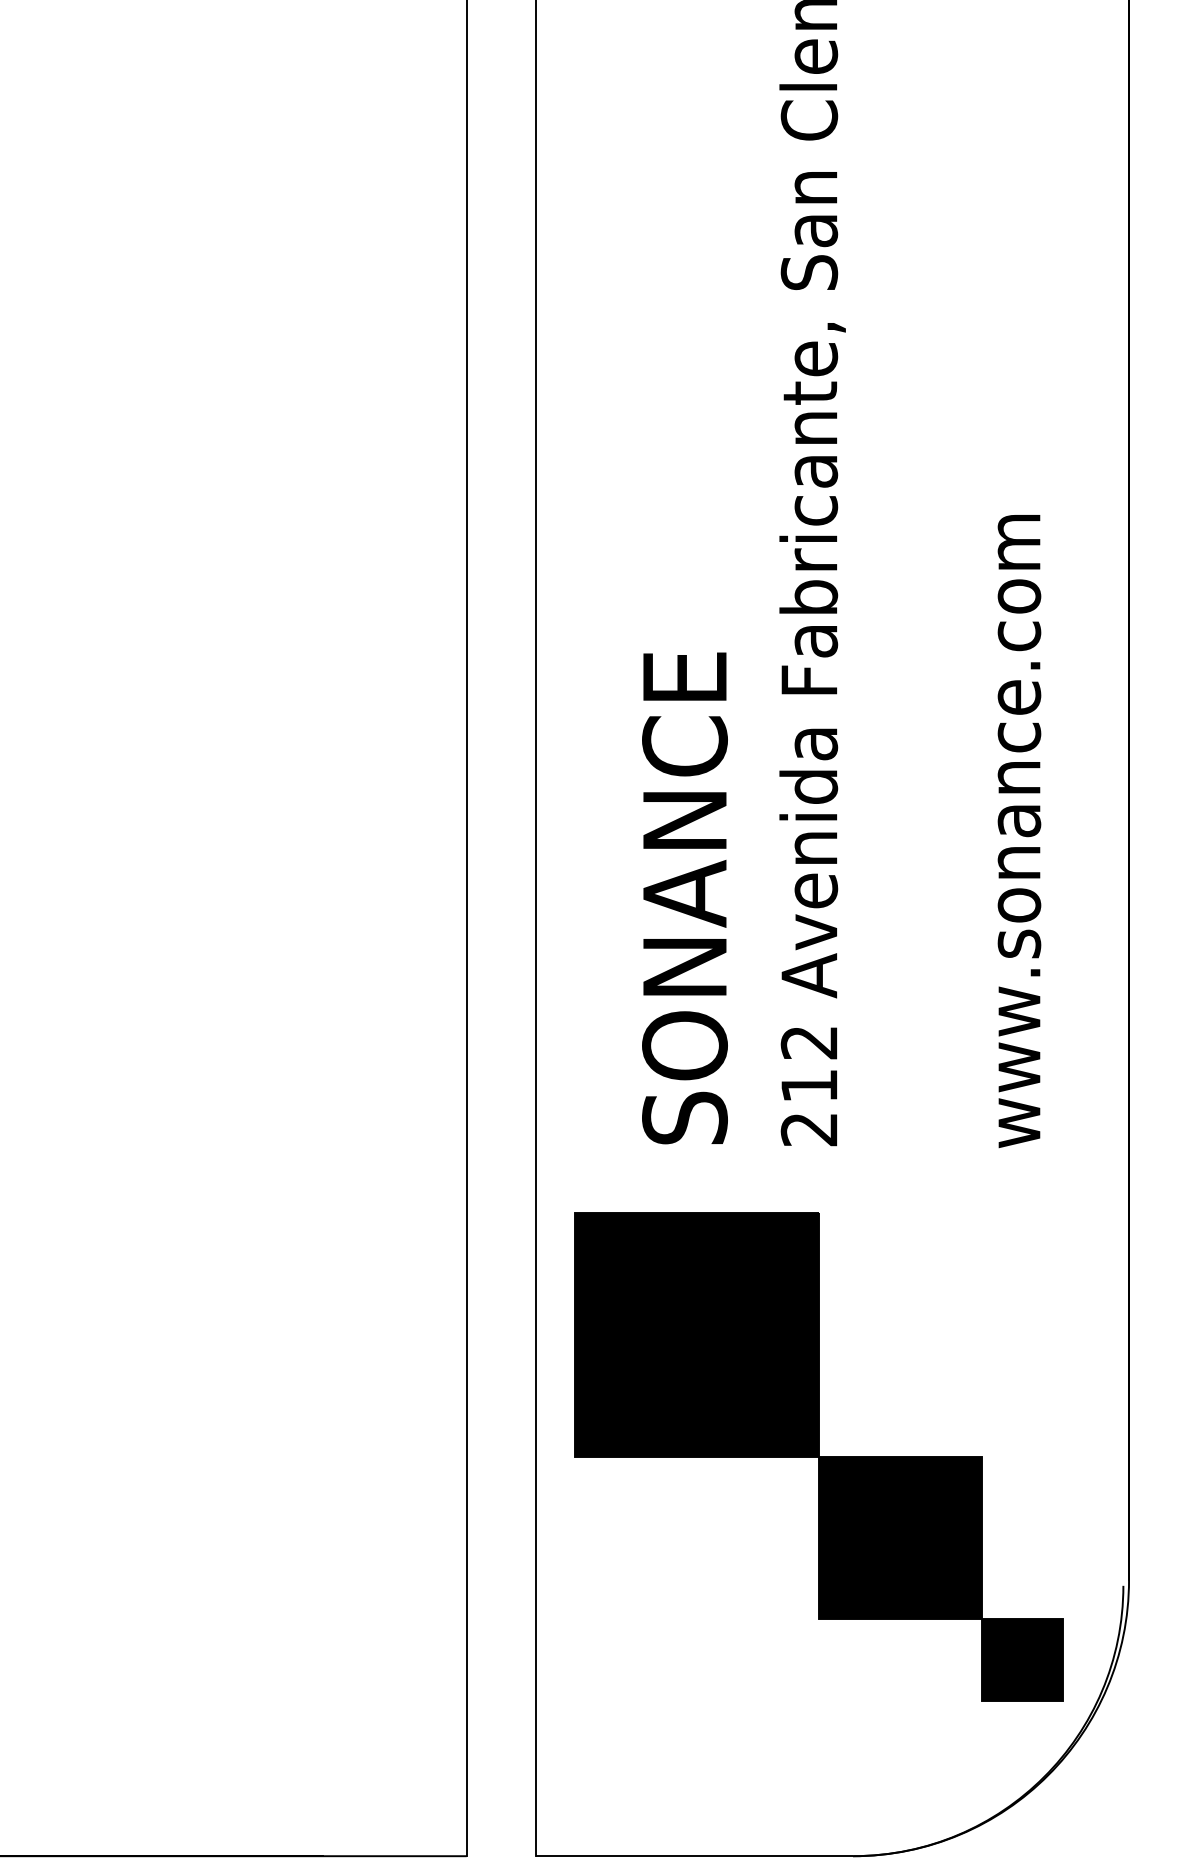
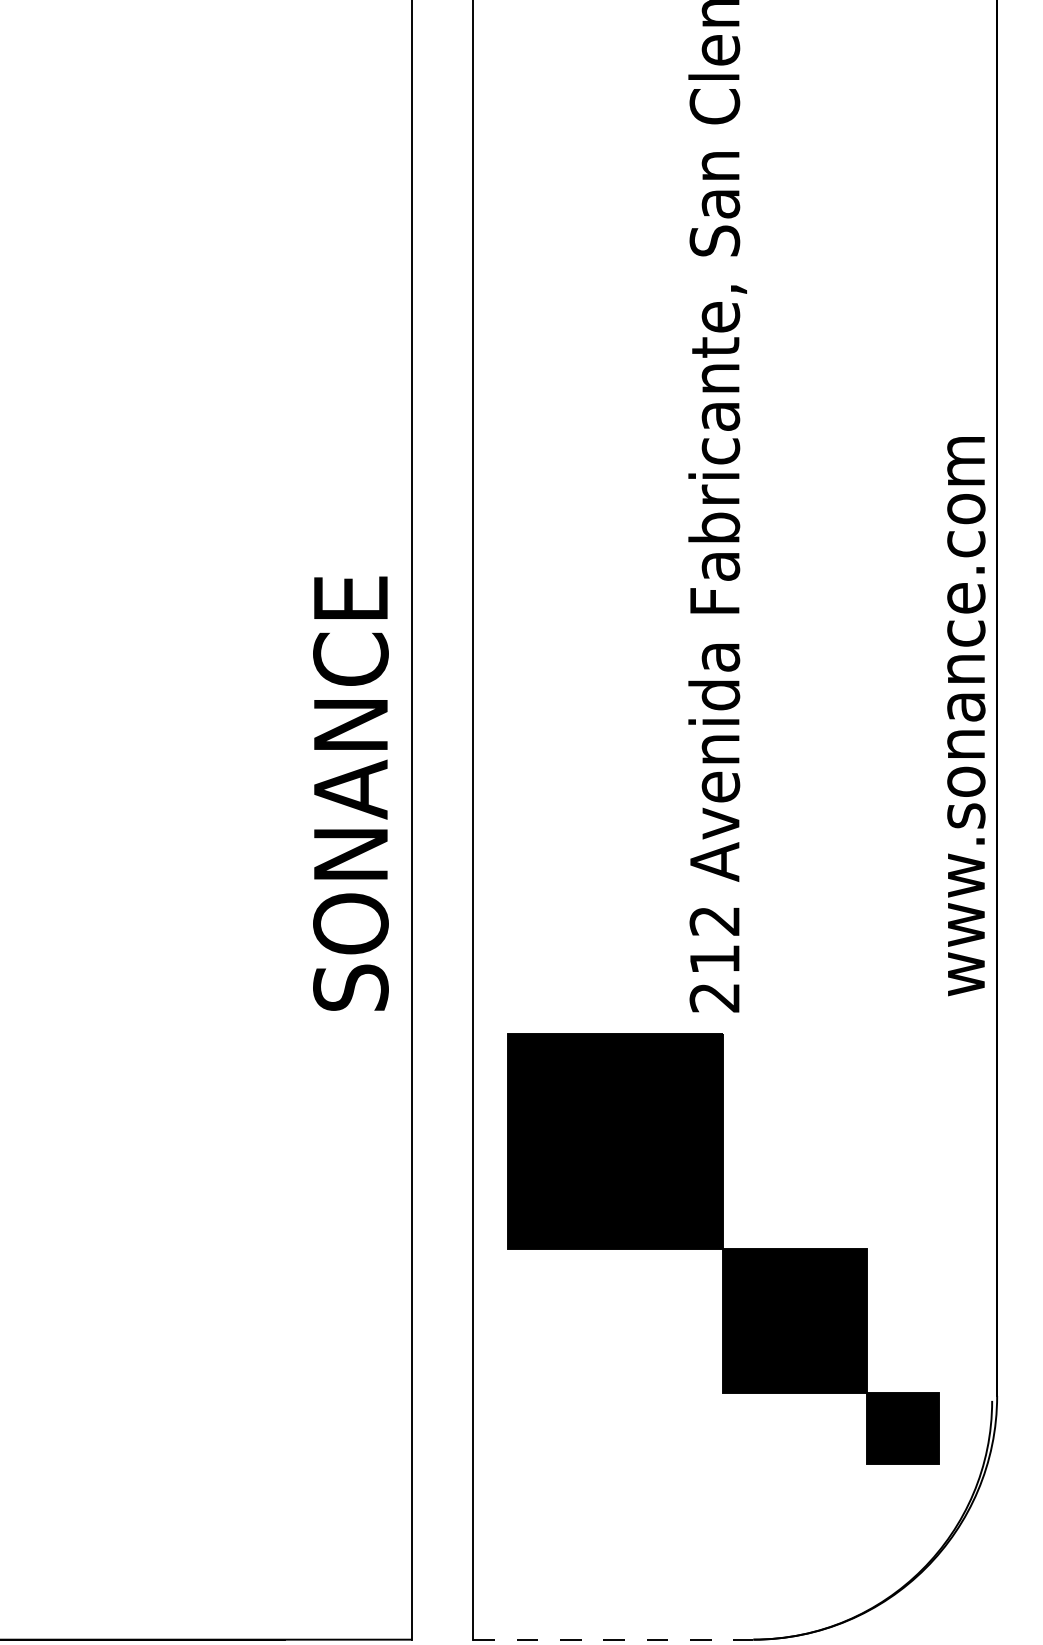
text: (1019, 831) -> (966, 716), moved
text: (684, 898) -> (350, 793), moved
part: (819, 1456) -> (723, 1248), moved
line: (694, 1856) -> (613, 1639), solid -> dashed

